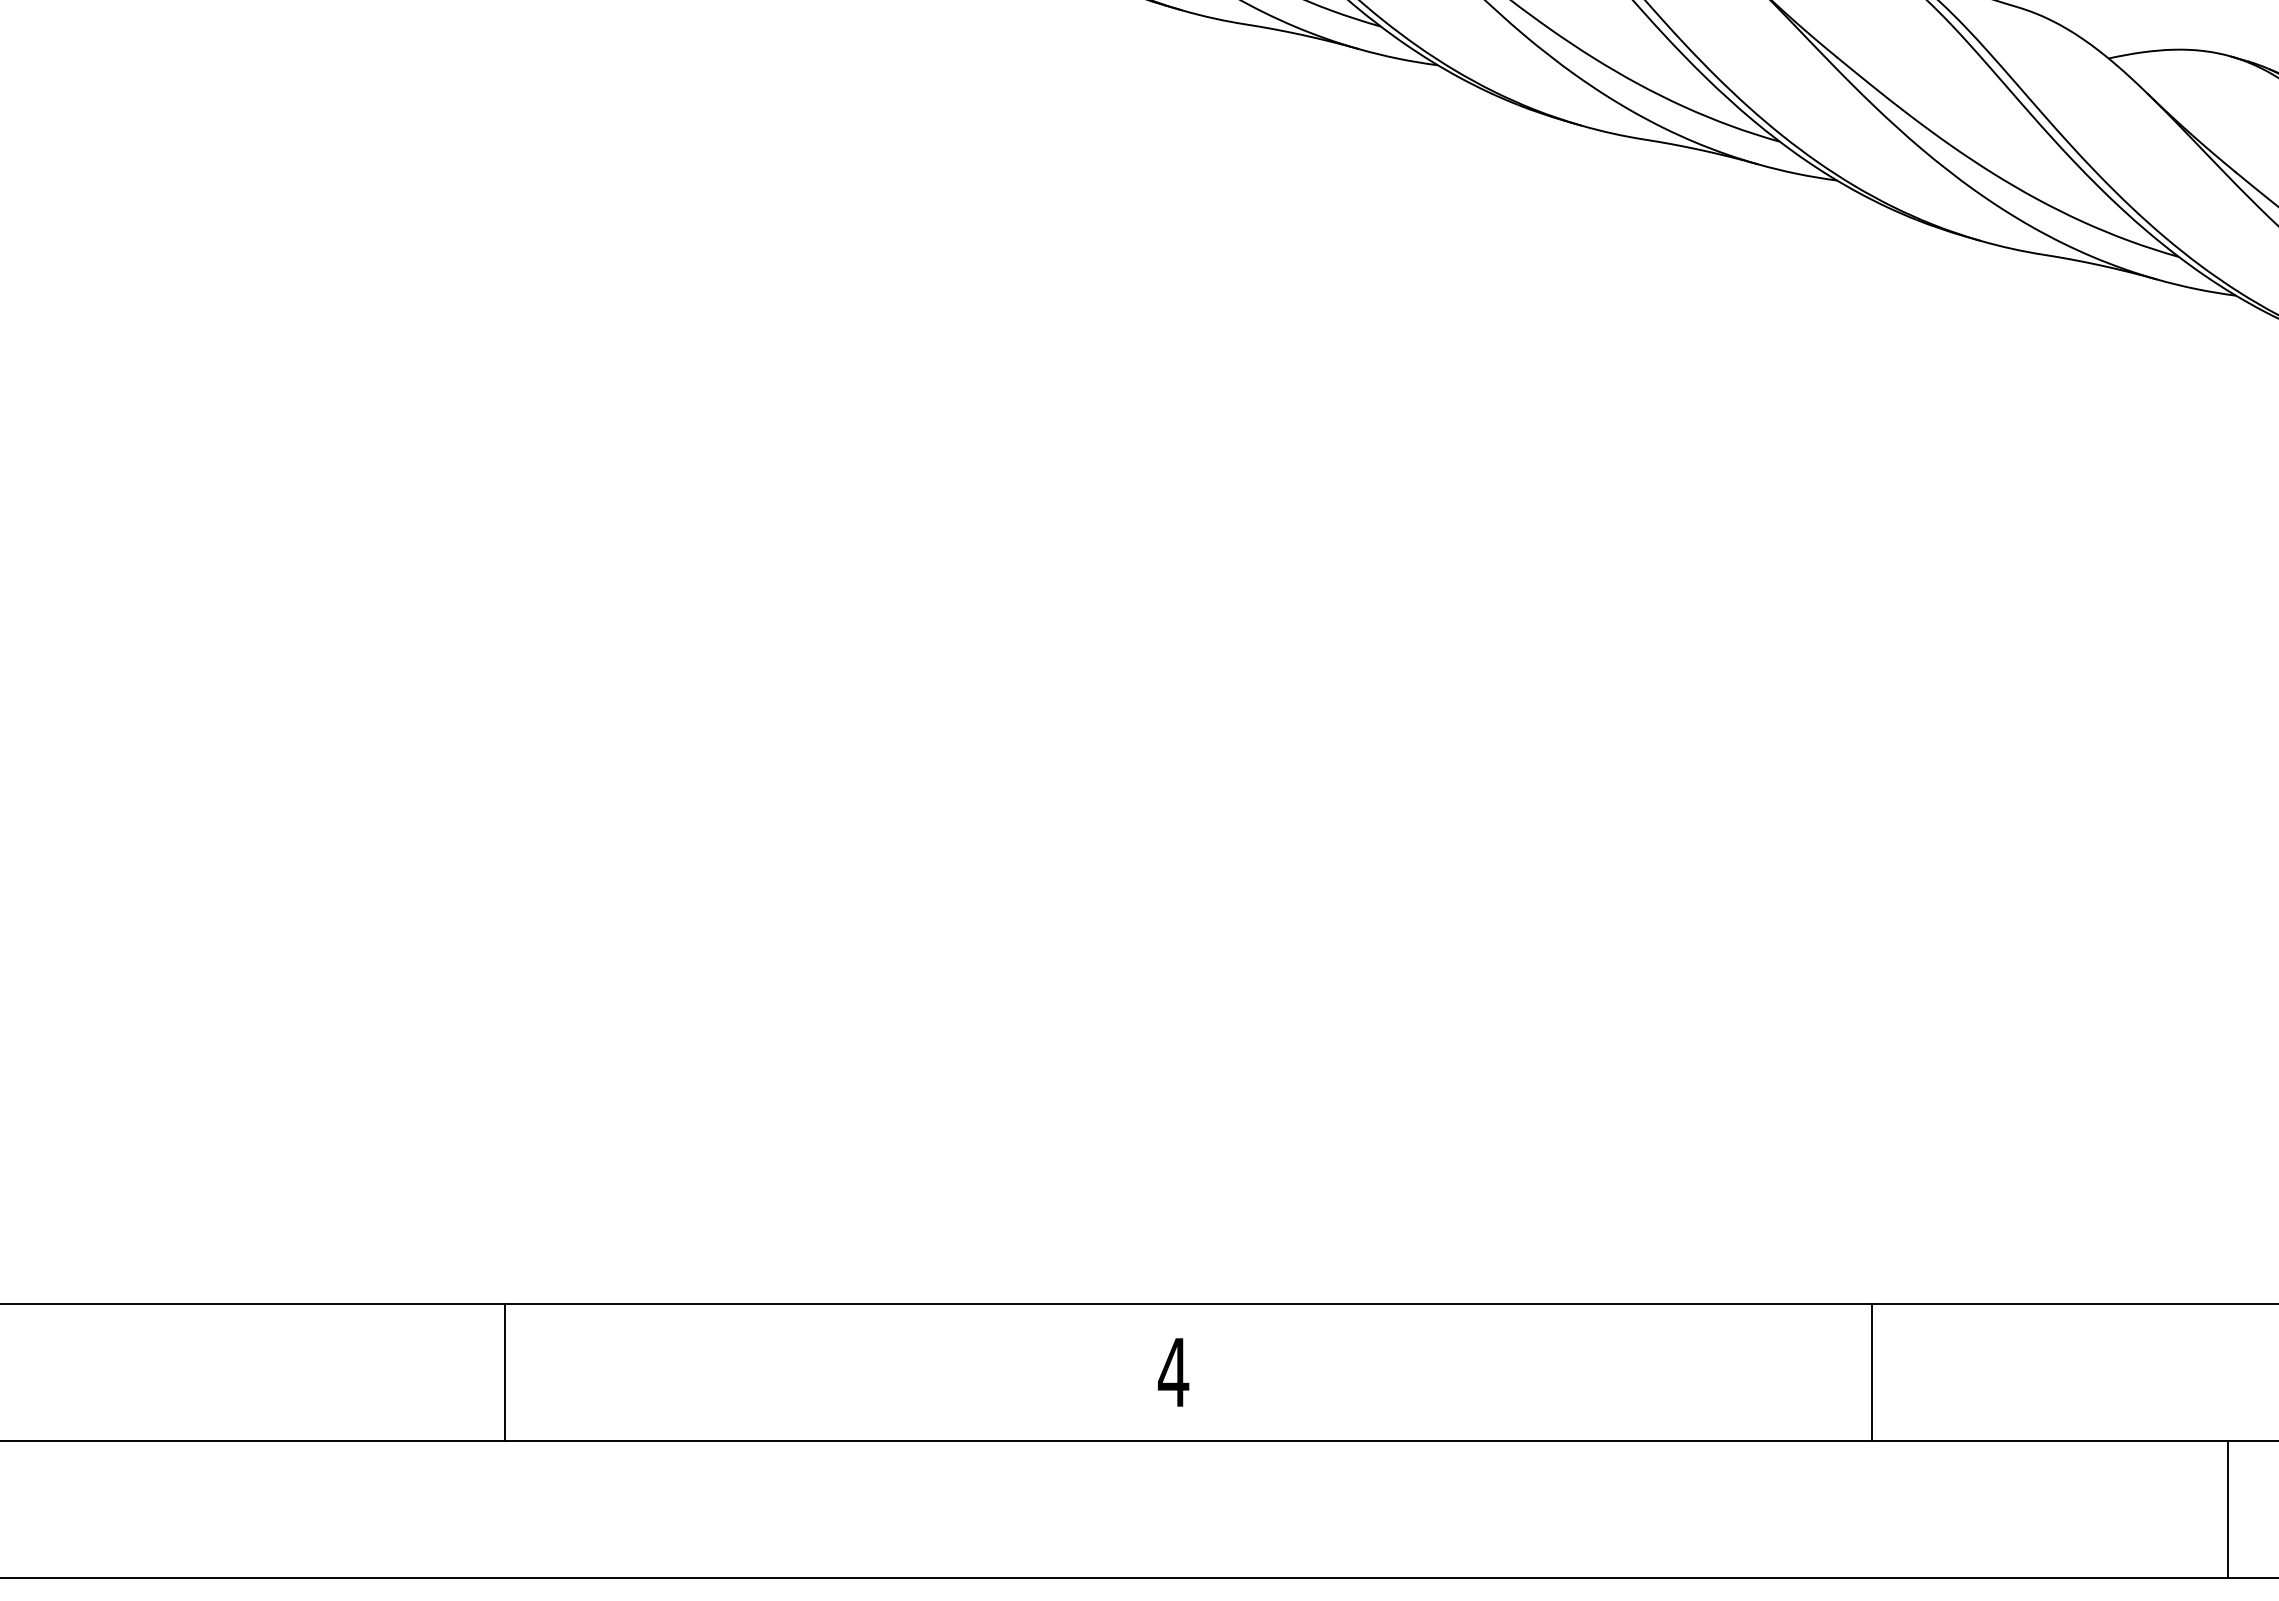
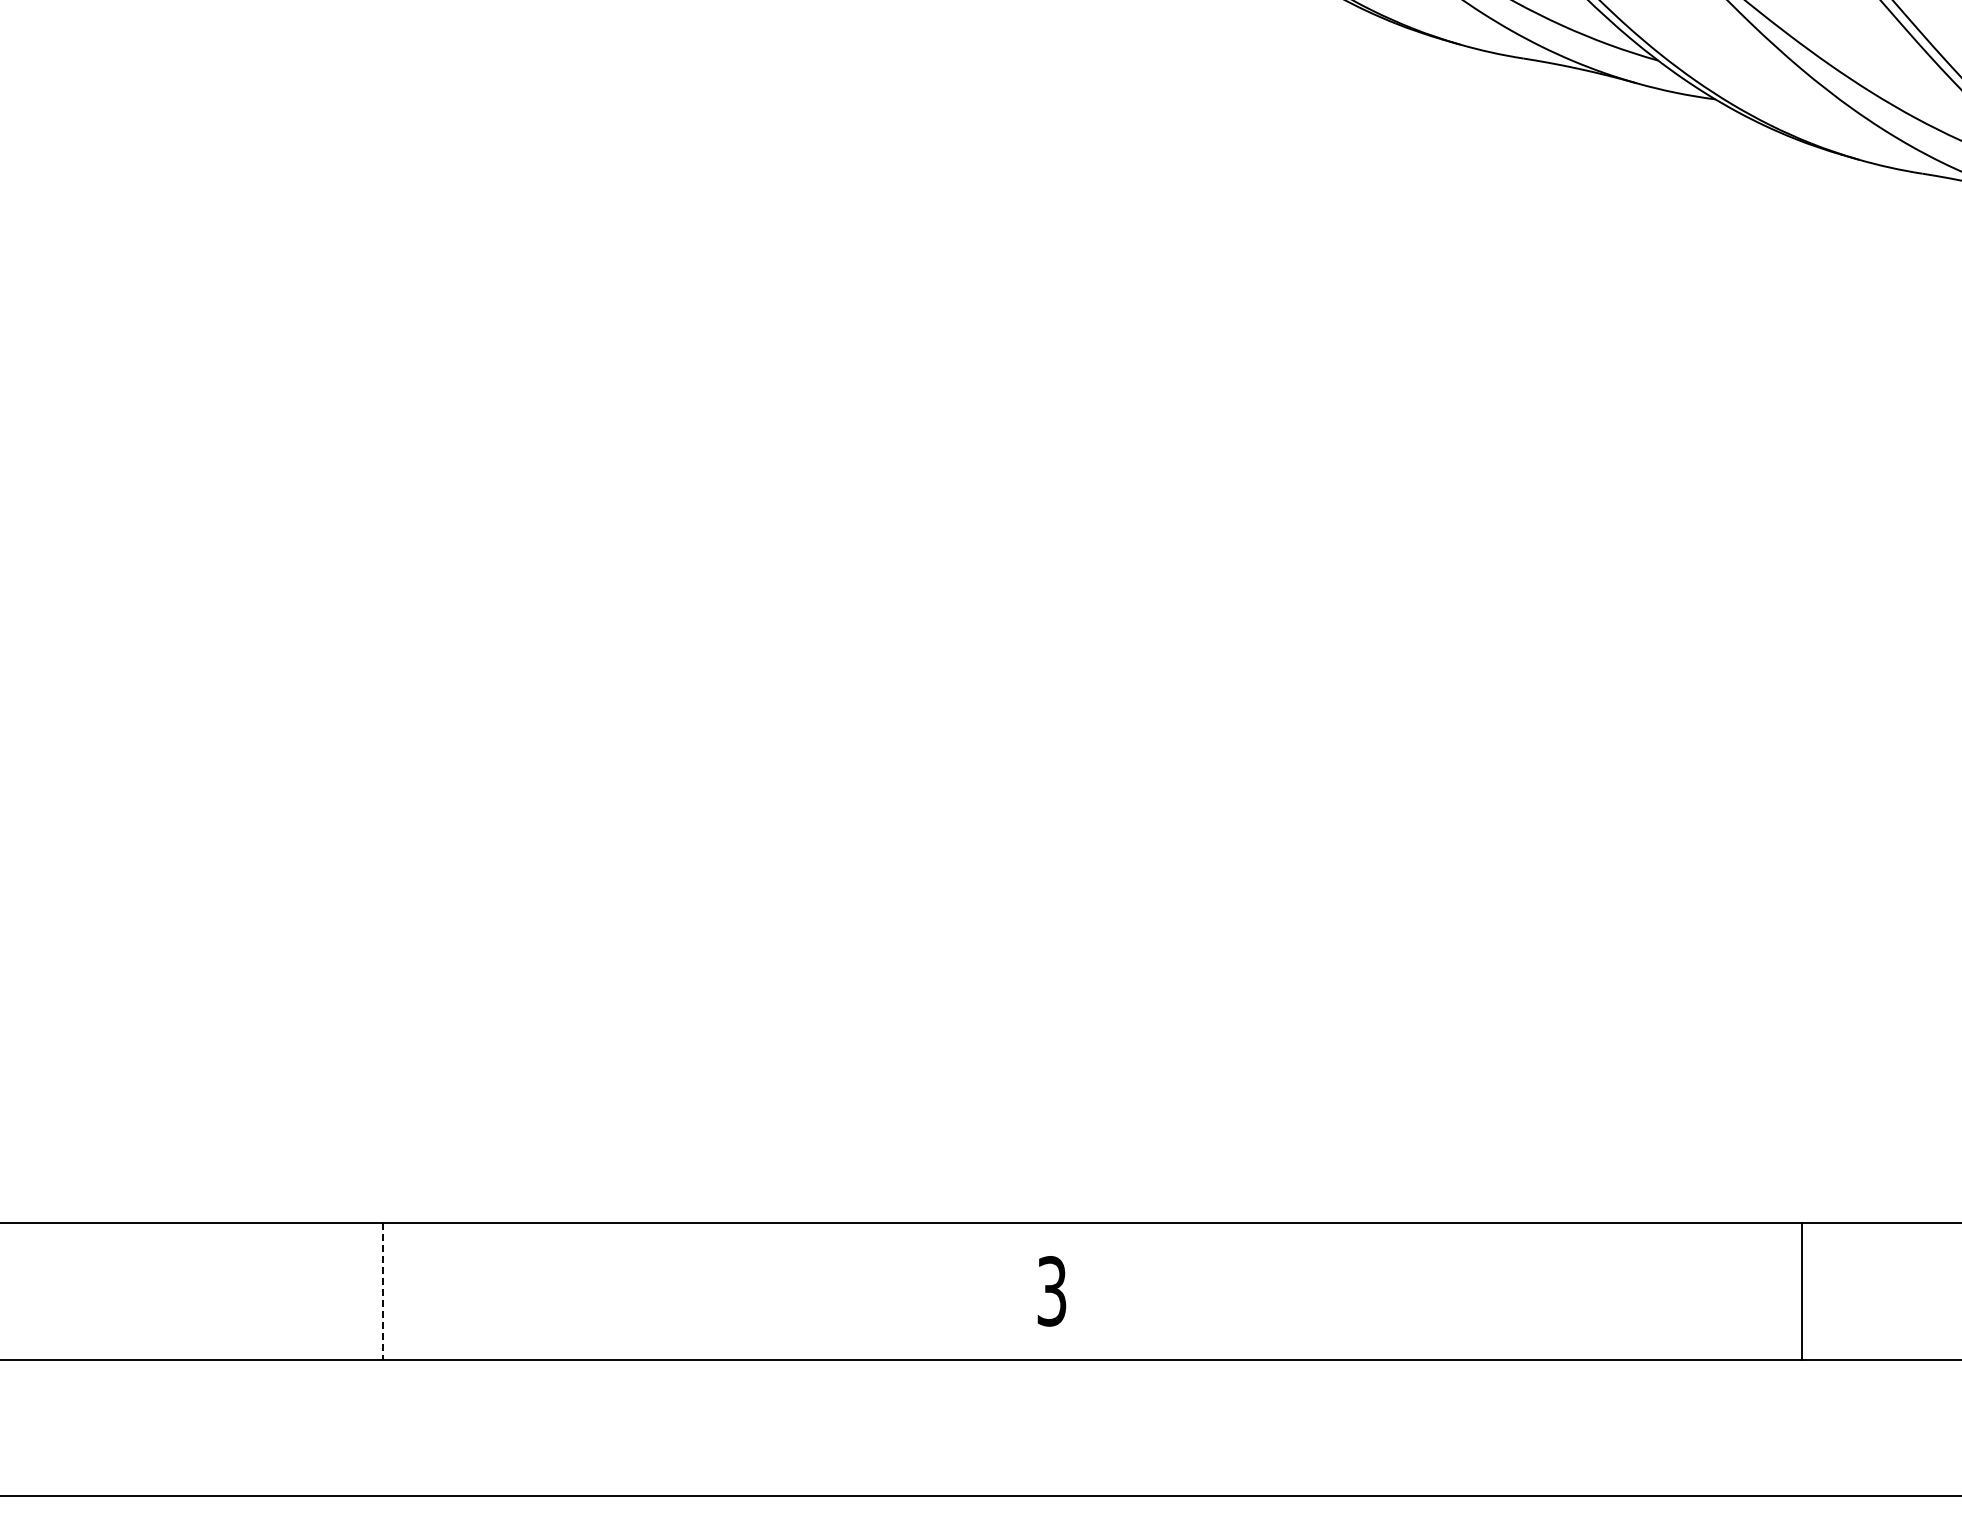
line: (504, 1372) -> (382, 1291), solid -> dashed
text: (1173, 1372) -> (1051, 1291), 4 -> 3
line: (1872, 1372) -> (1801, 1291), moved

